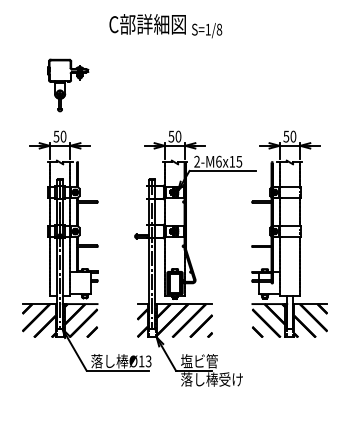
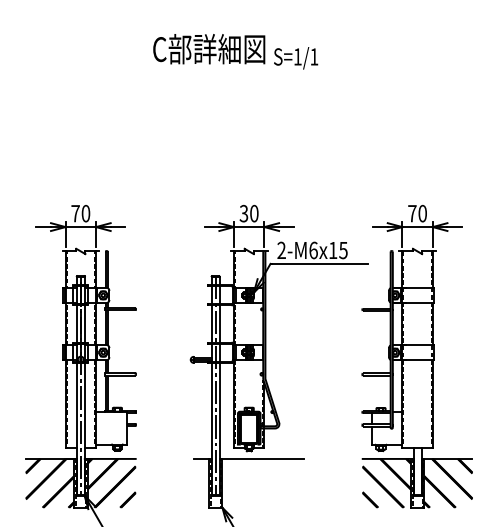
text: (219, 29) -> (314, 56), S=1/8 -> S=1/1
part: (68, 85) -> (93, 138), removed
text: (171, 135) -> (244, 211), 50 -> 30
text: (56, 136) -> (75, 213), 50 -> 70
text: (286, 136) -> (412, 213), 50 -> 70
hatch: (174, 320) -> (248, 482), removed

